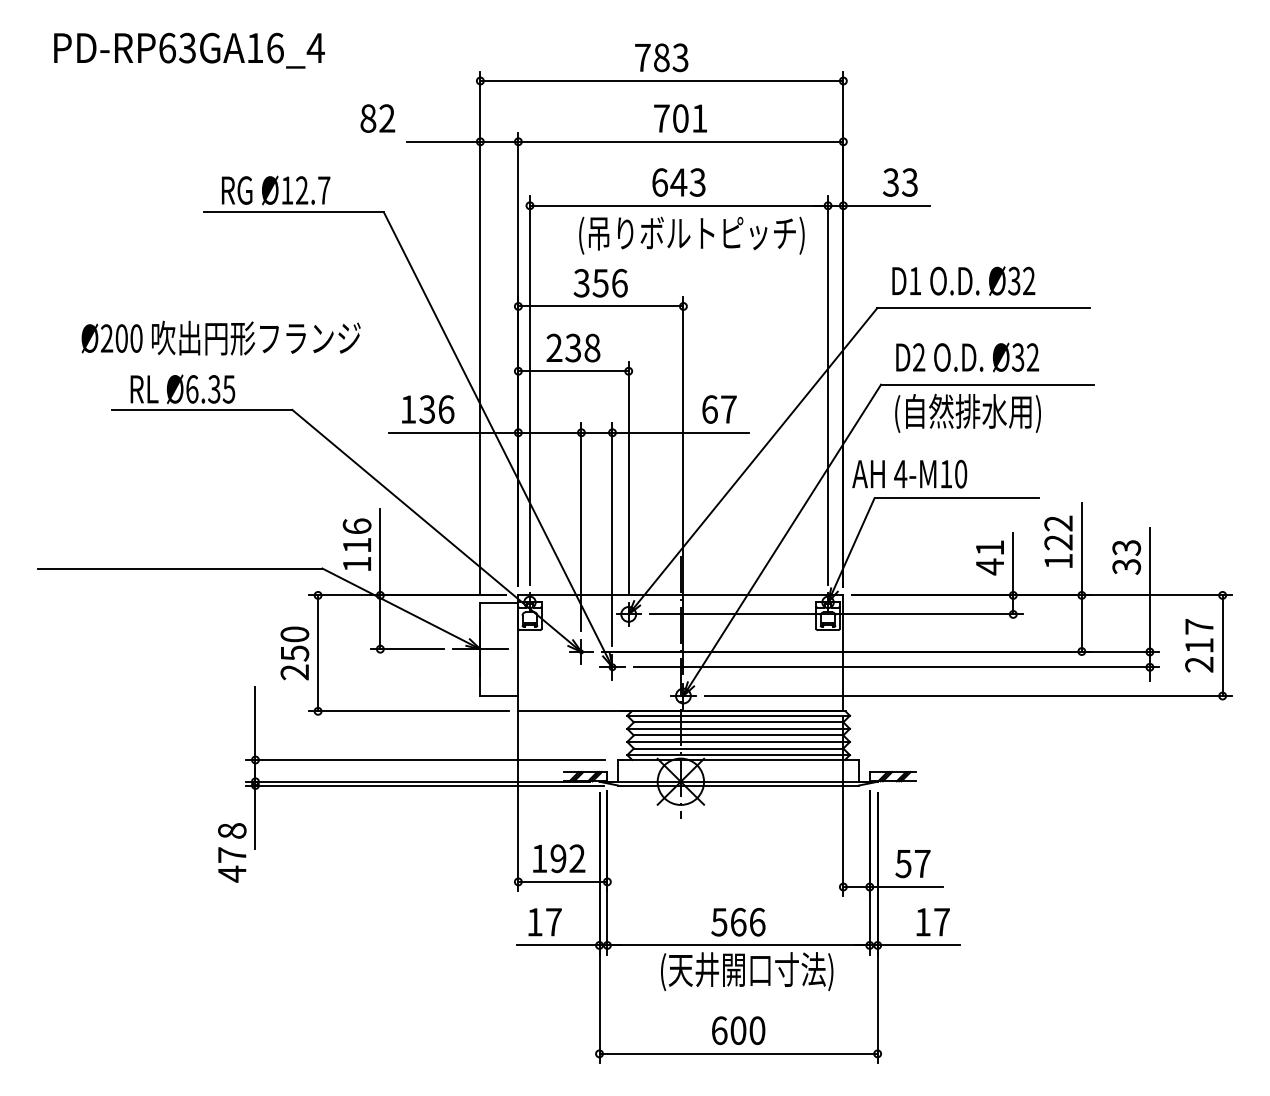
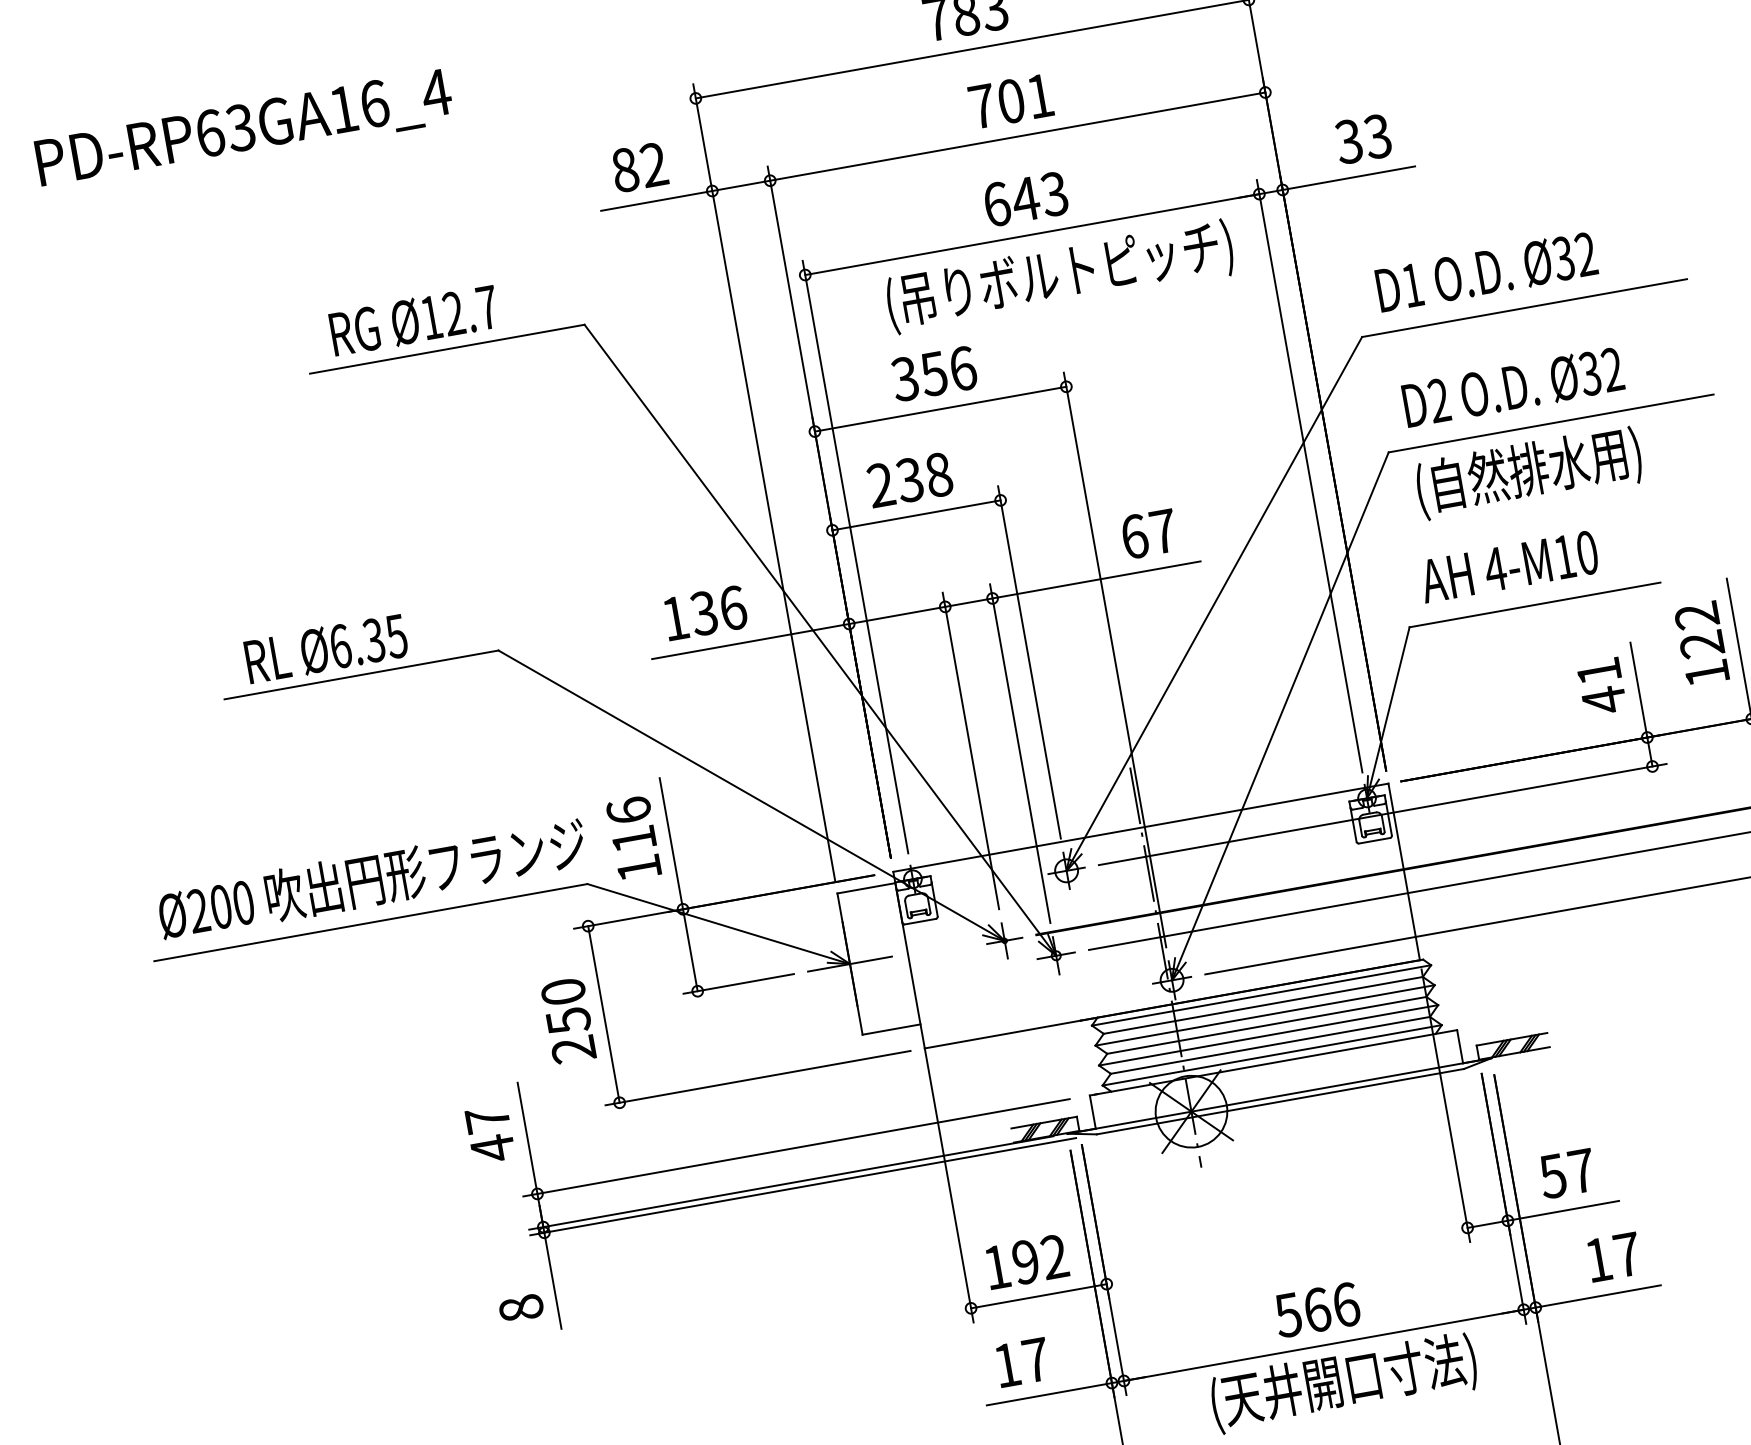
text: (377, 118) -> (639, 167), moved
text: (220, 337) -> (371, 878), moved
text: (909, 473) -> (1508, 565), moved
text: (232, 864) -> (490, 1133), moved

